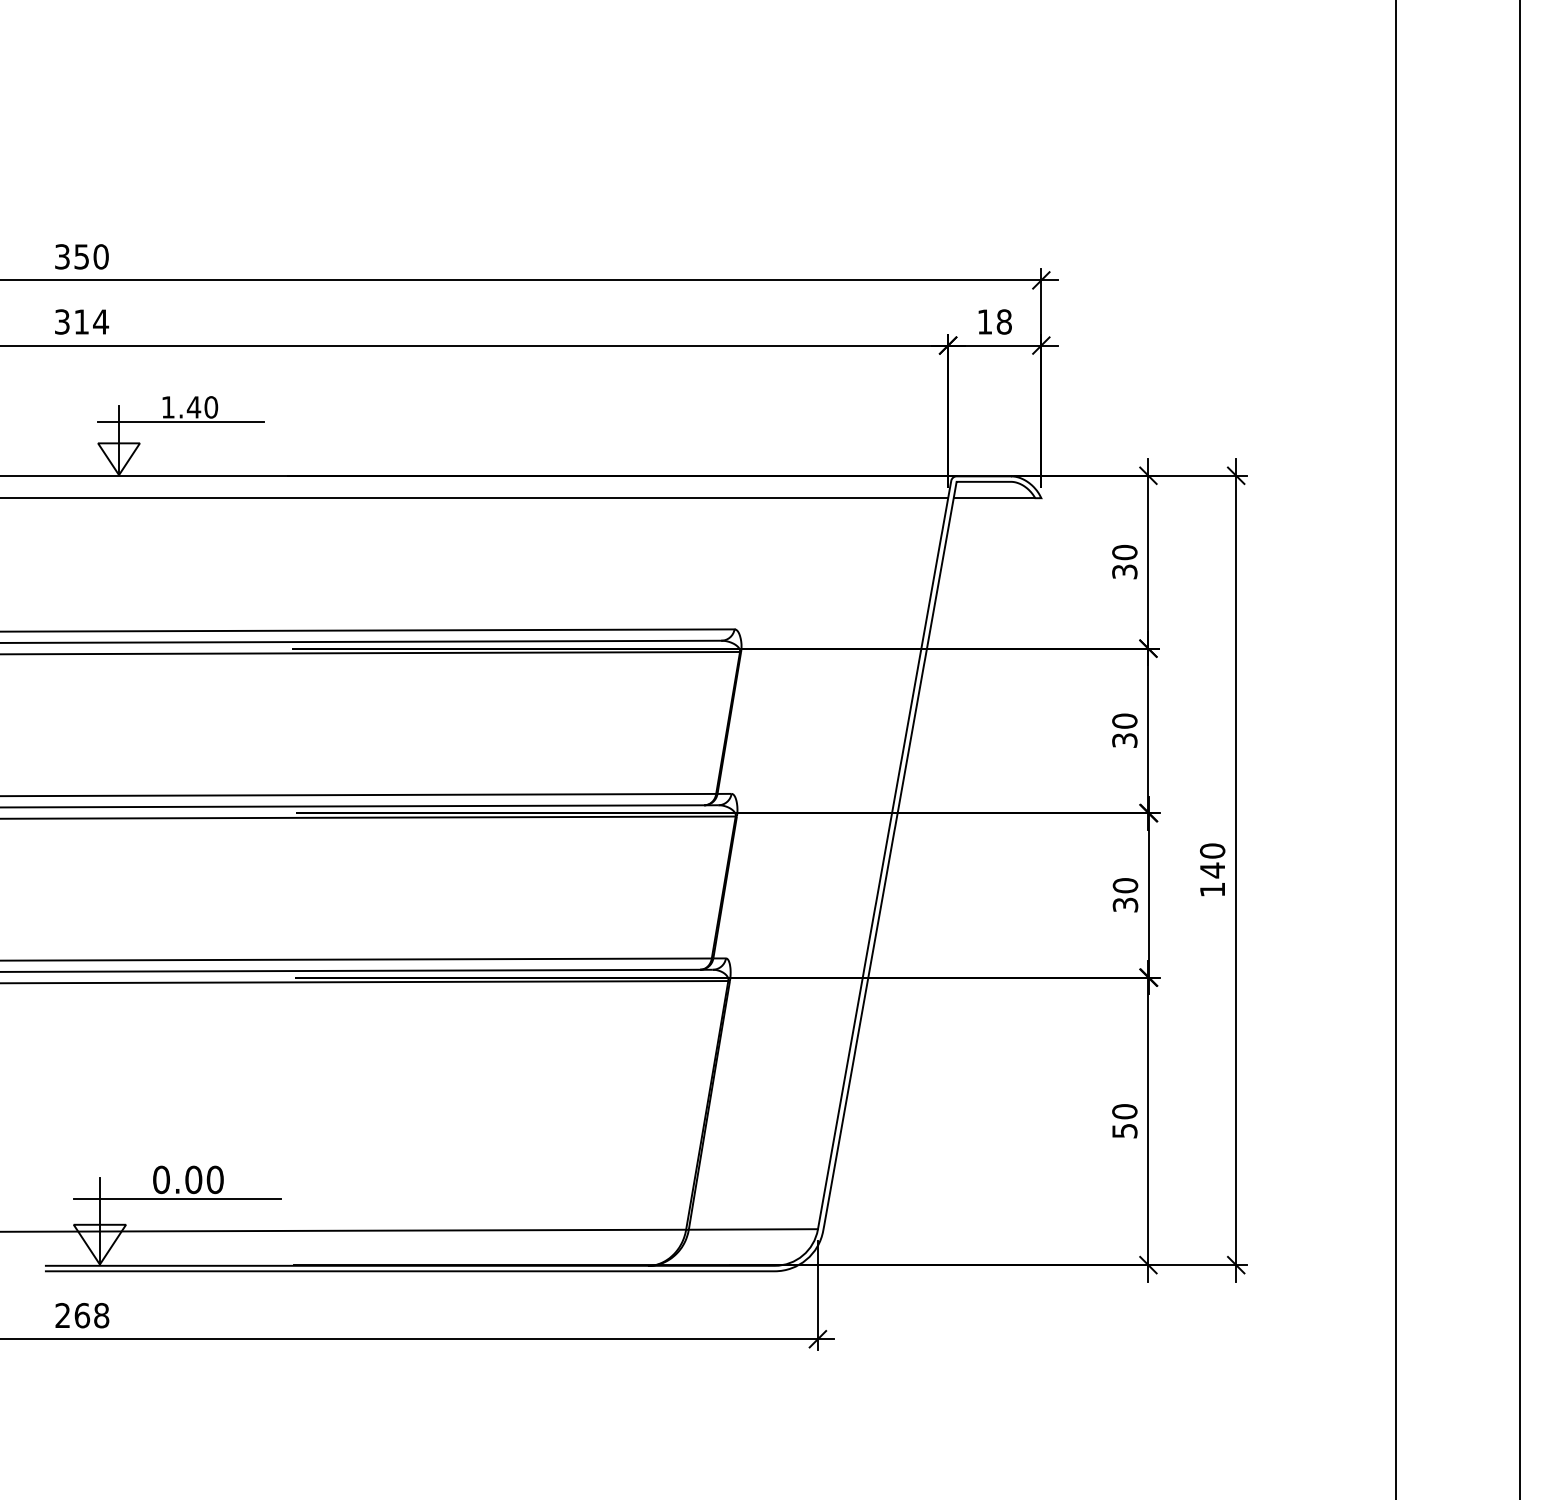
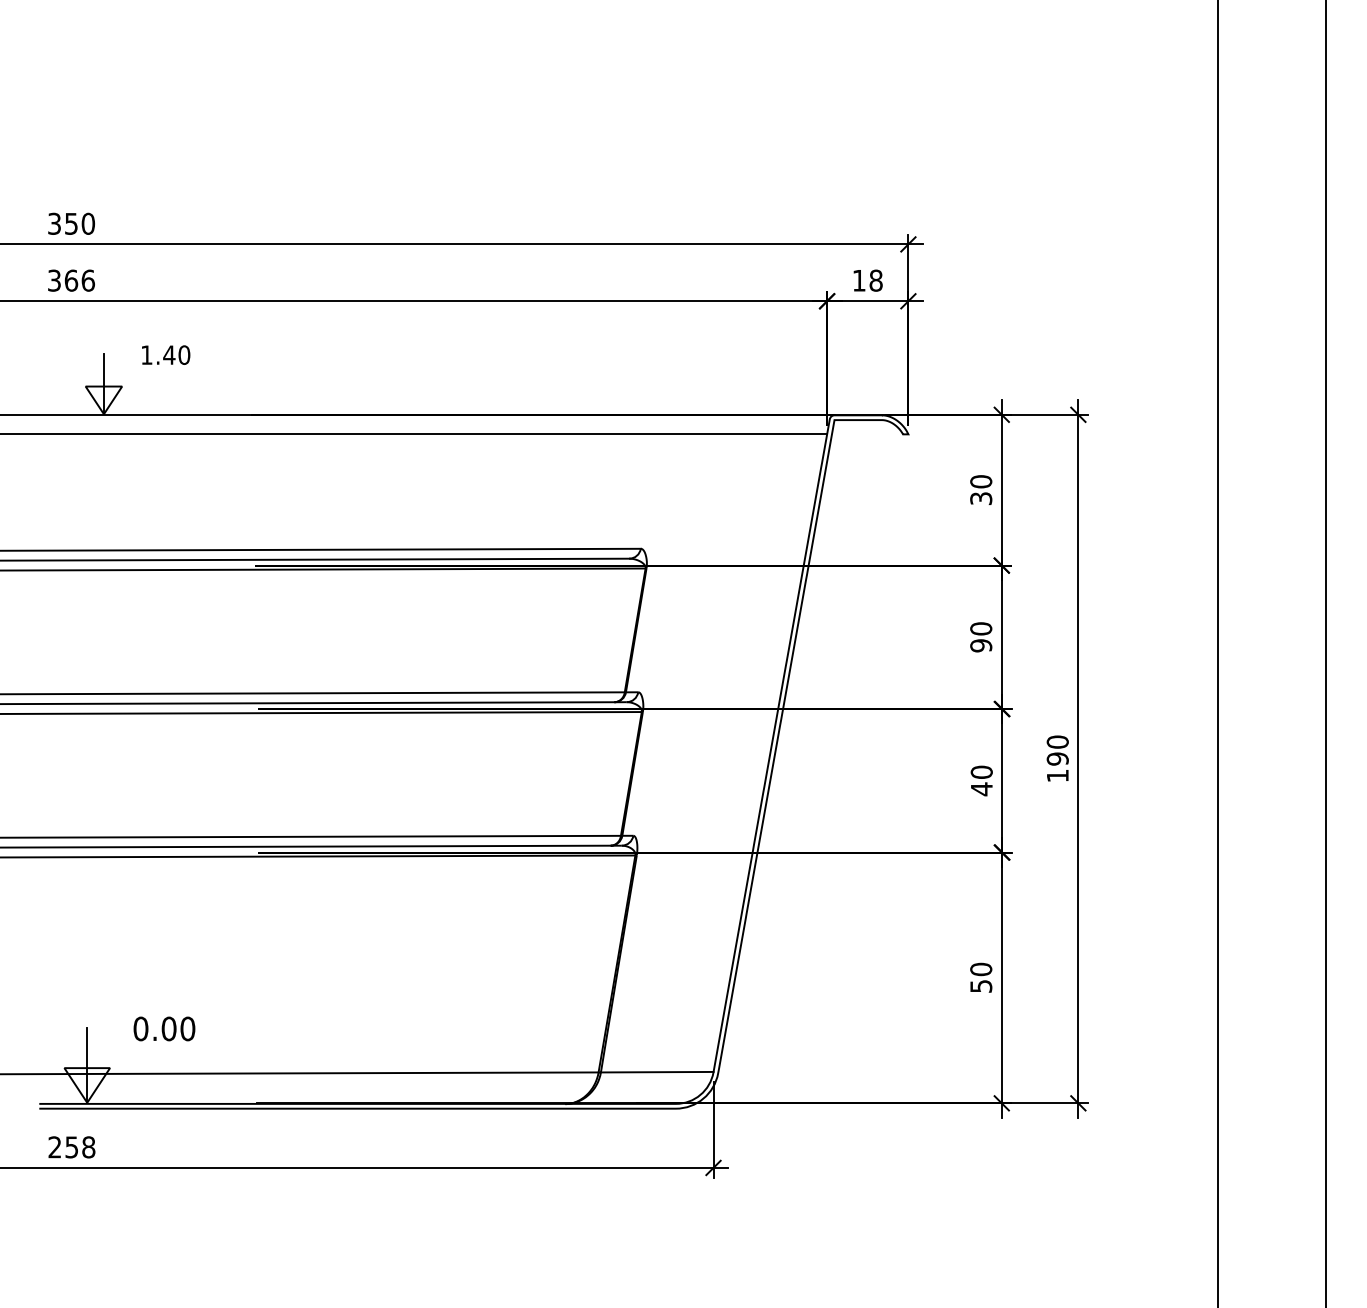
text: (91, 321) -> (79, 280), 314 -> 366
line: (180, 422) -> (157, 368), removed
line: (994, 498) -> (867, 434), removed
text: (1125, 740) -> (981, 645), 30 -> 90
text: (1212, 870) -> (1057, 759), 140 -> 190
text: (1125, 905) -> (981, 789), 30 -> 40
line: (177, 1198) -> (154, 1045), removed
text: (81, 1315) -> (71, 1147), 268 -> 258

